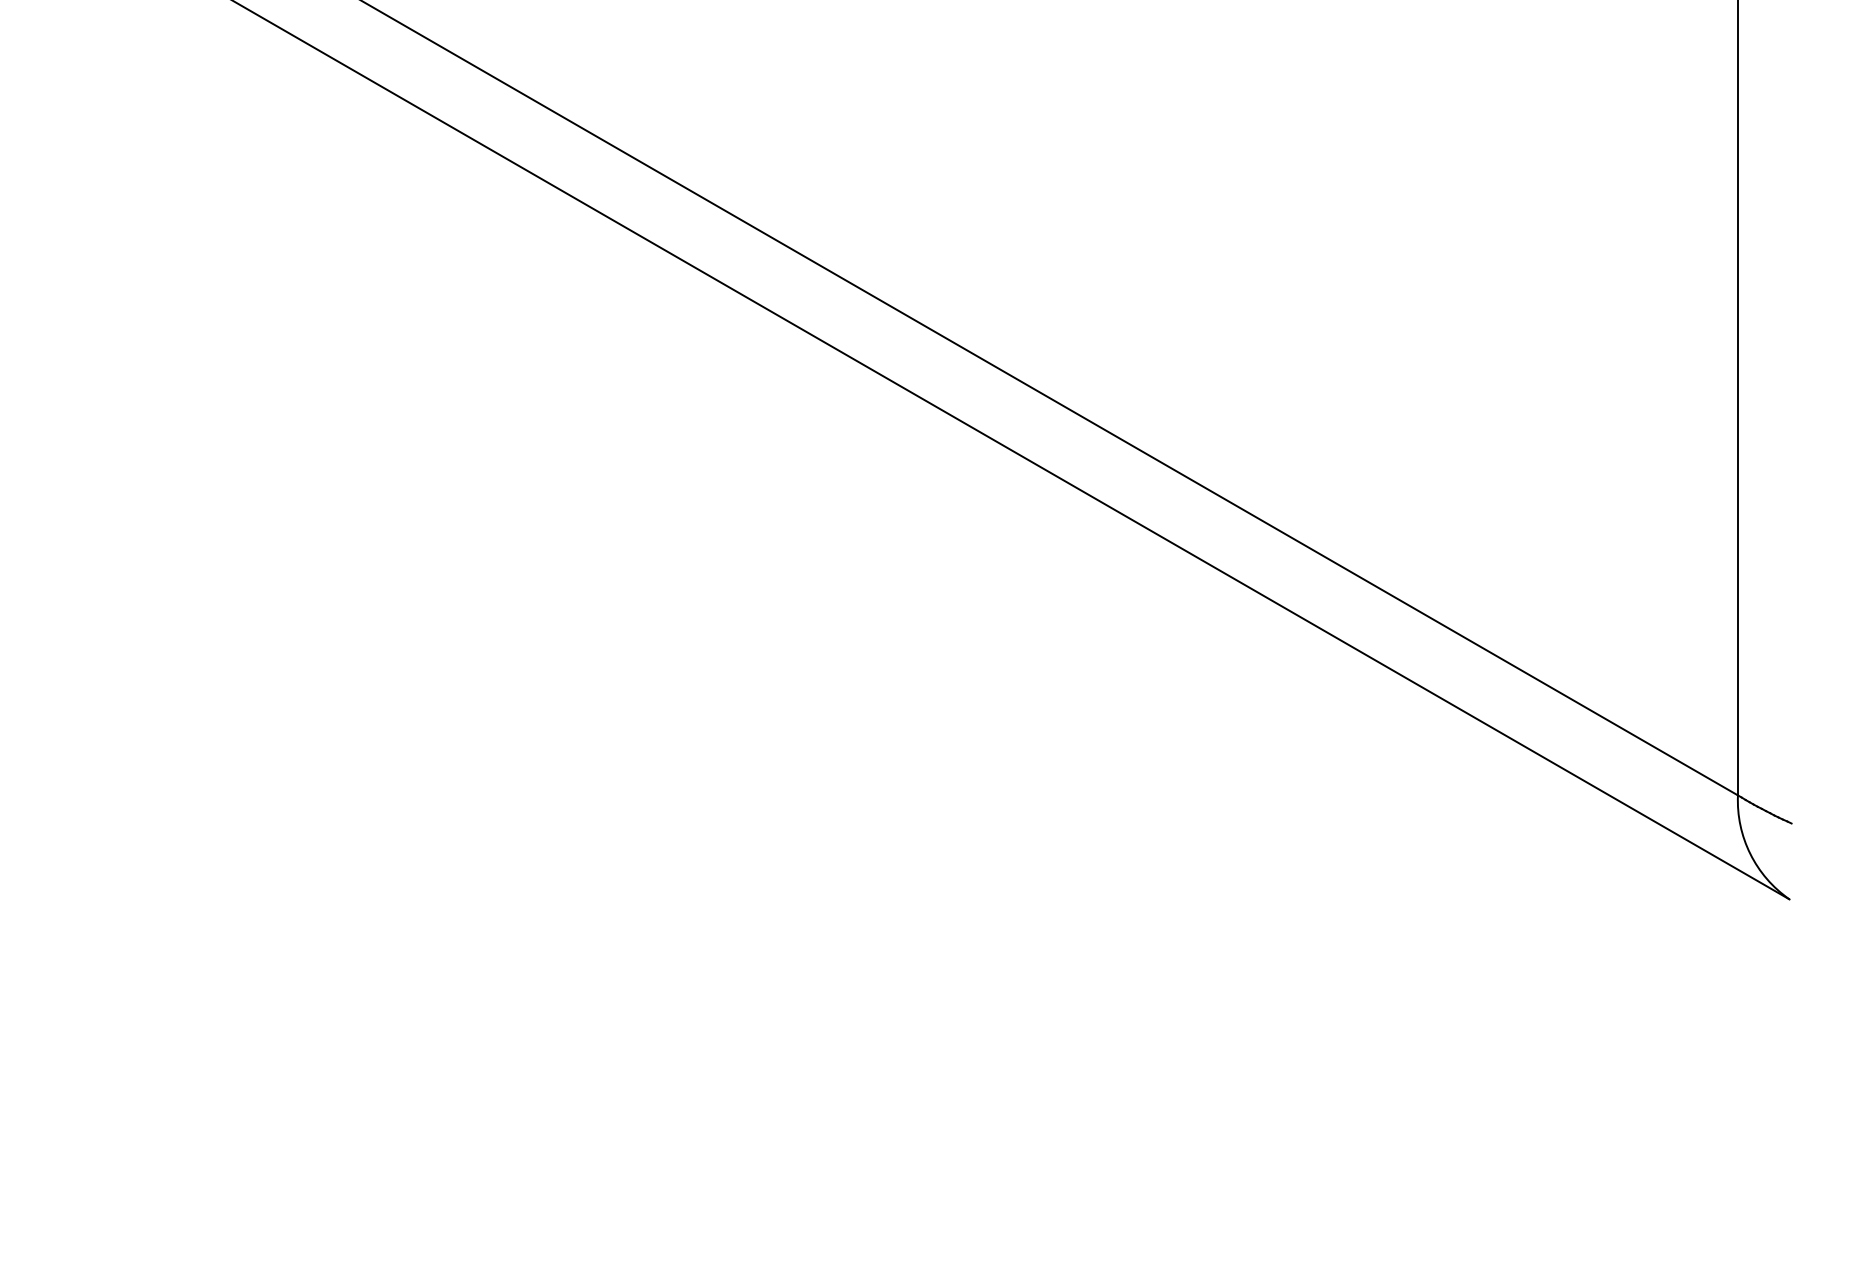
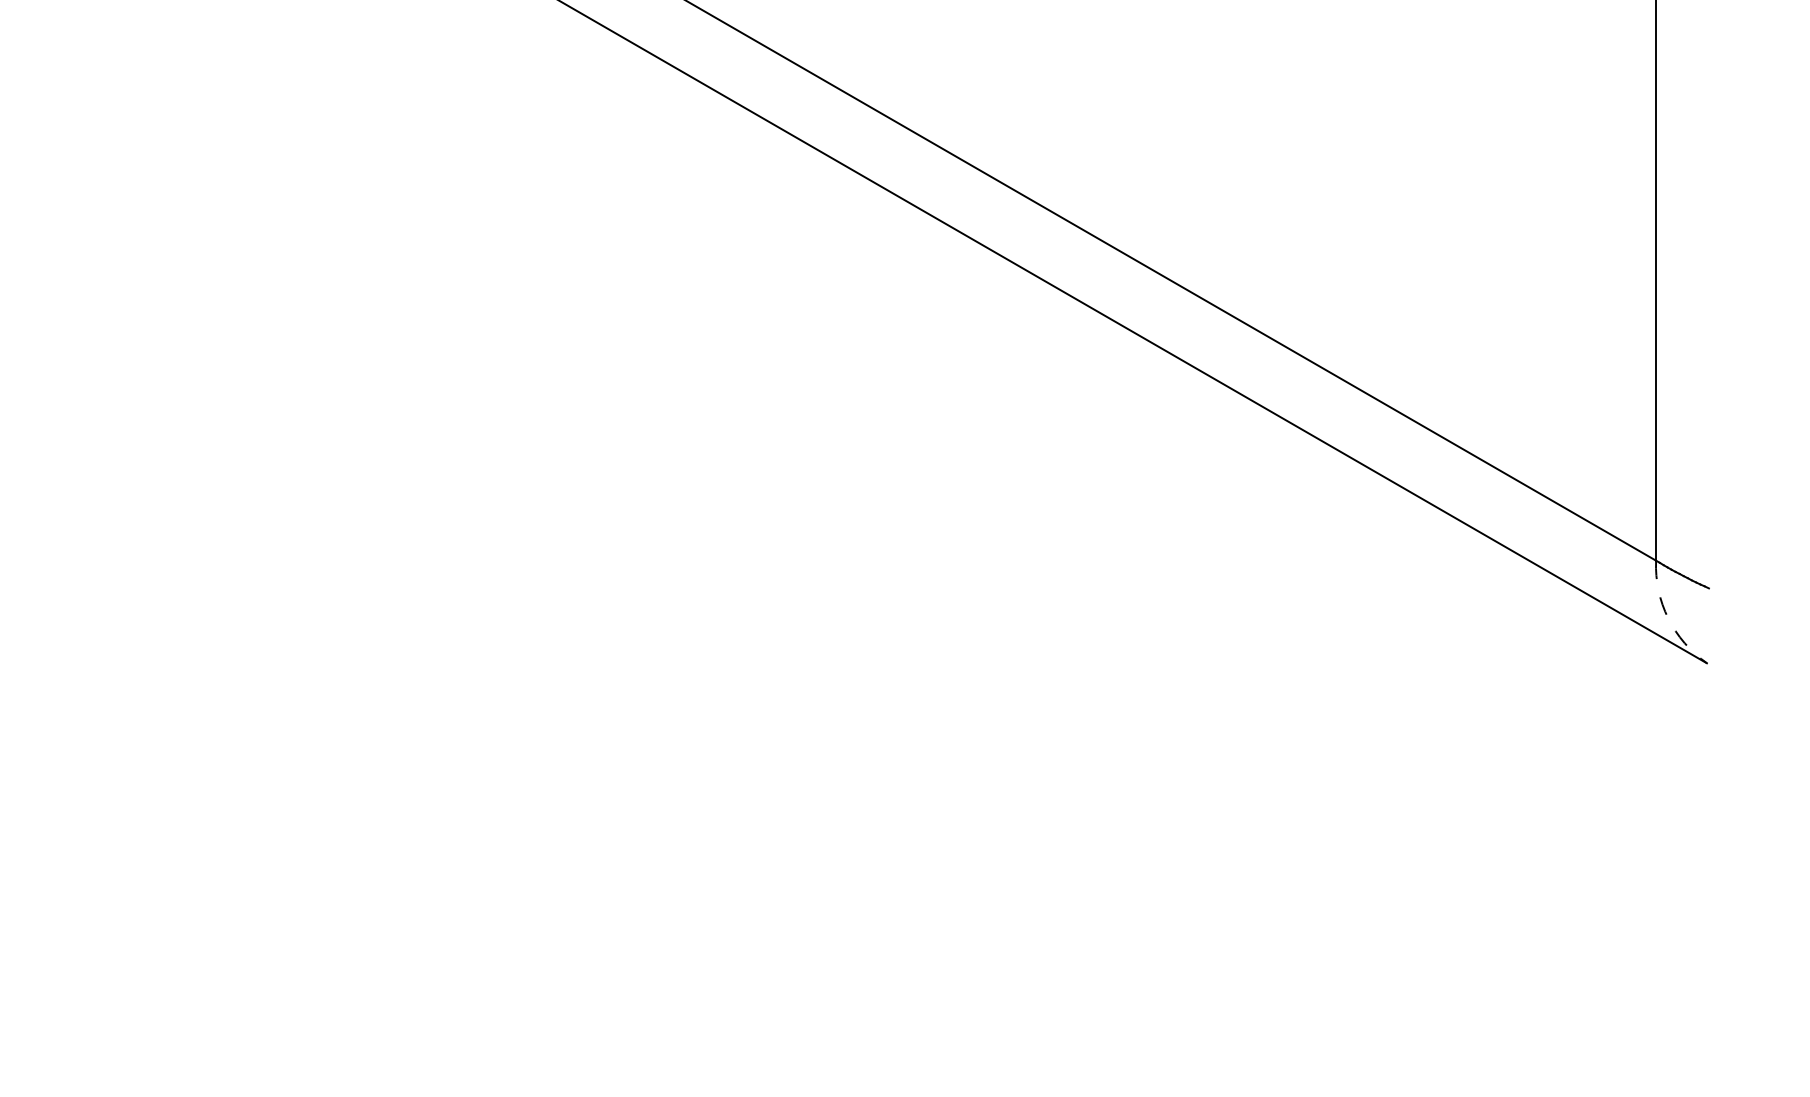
arc: (1750, 853) -> (1668, 617), solid -> dashed

